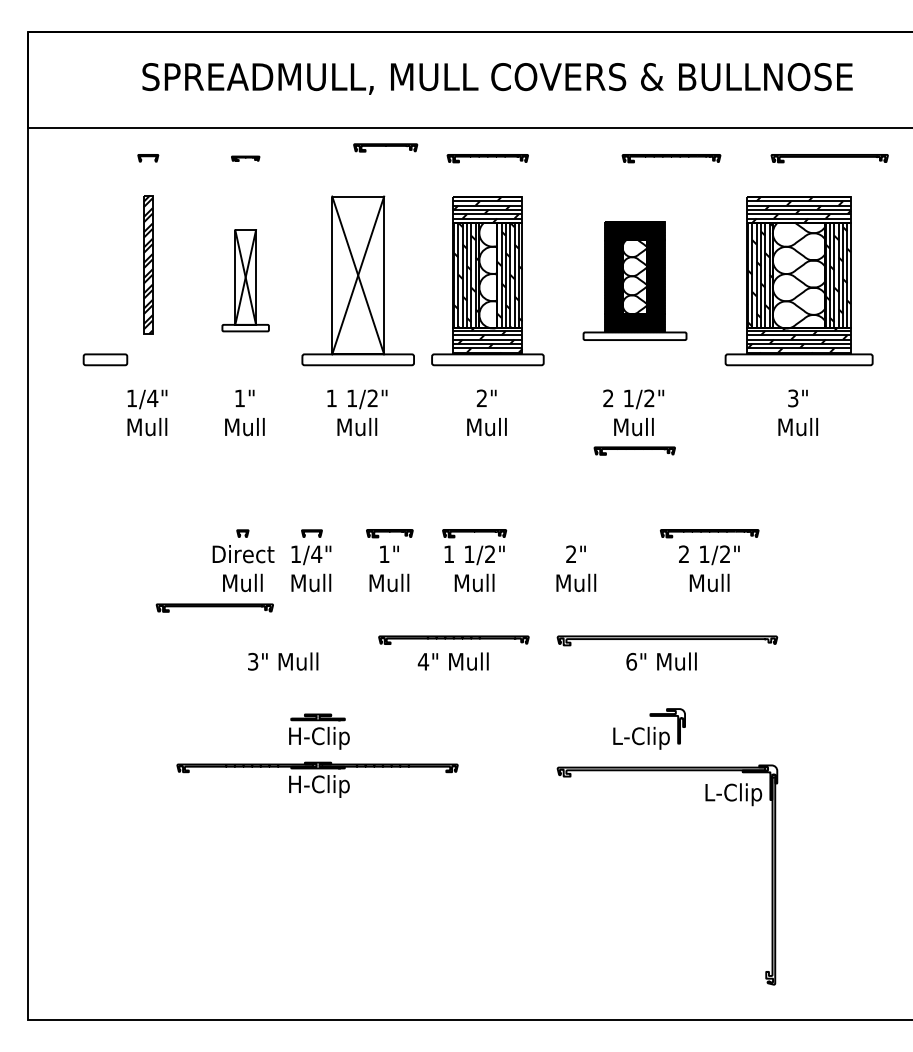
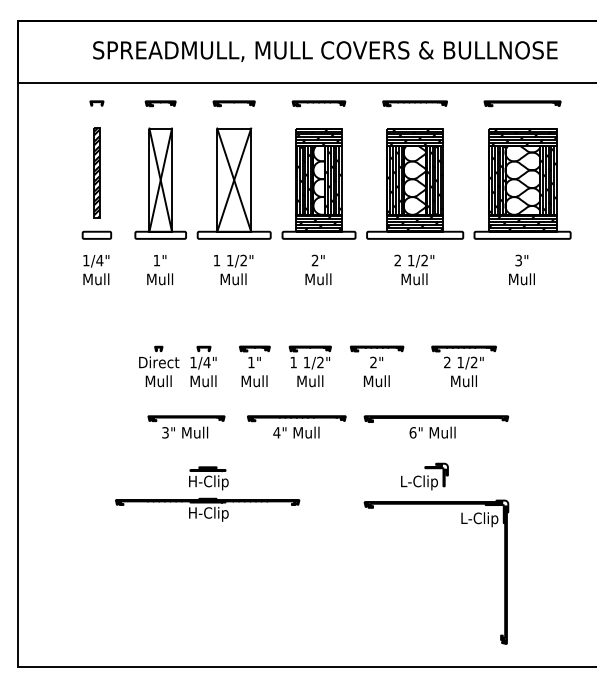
part: (384, 147) -> (233, 103), moved
part: (245, 158) -> (160, 103), size x1.67
part: (670, 158) -> (414, 103), moved
part: (829, 158) -> (522, 103), moved
part: (245, 280) -> (160, 183), size x1.67
part: (635, 280) -> (415, 183), size x1.43
part: (104, 358) -> (96, 234), moved
part: (635, 450) -> (377, 348), moved
part: (214, 607) -> (186, 418), moved

